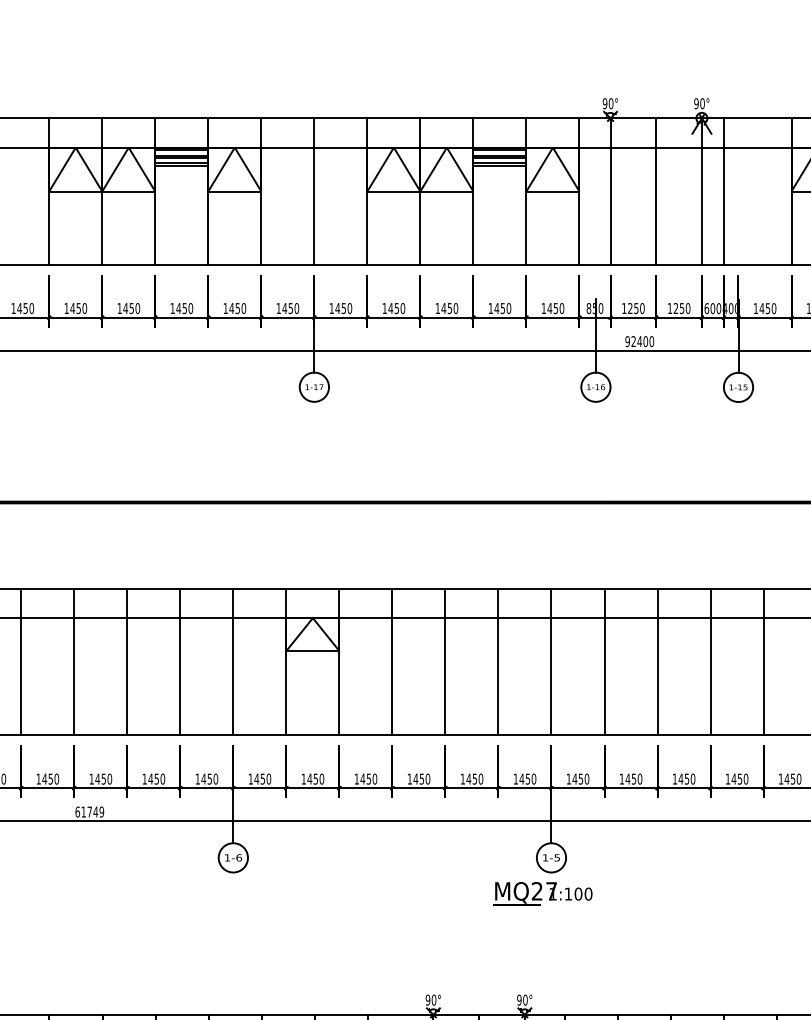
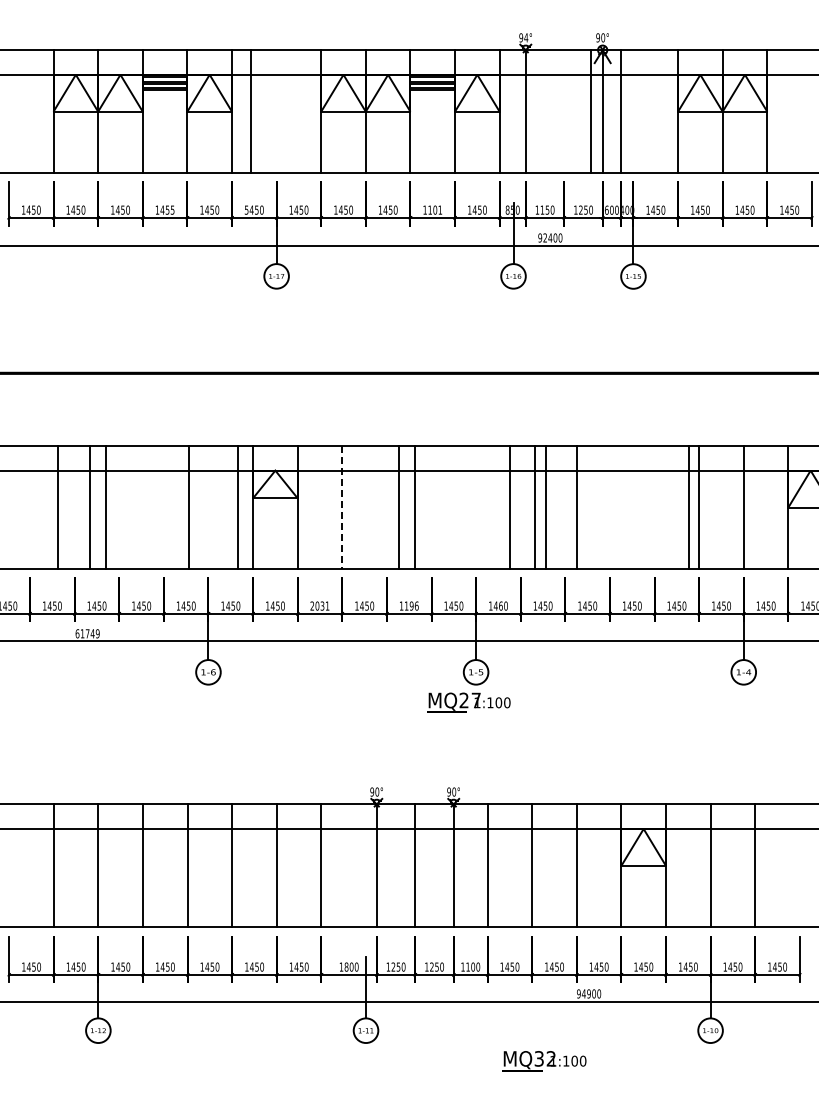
text: (611, 103) -> (526, 37), 90° -> 94°
line: (314, 191) -> (250, 111), moved
line: (656, 191) -> (591, 111), moved
text: (190, 307) -> (172, 209), 1450 -> 1455
text: (278, 307) -> (246, 209), 1450 -> 5450
text: (503, 307) -> (435, 209), 1450 -> 1101
text: (630, 307) -> (542, 209), 1250 -> 1150
line: (21, 661) -> (58, 507), moved
line: (74, 661) -> (105, 507), moved
line: (127, 661) -> (90, 507), moved
line: (179, 661) -> (188, 507), moved
line: (233, 661) -> (238, 507), moved
line: (392, 661) -> (342, 507), solid -> dashed
line: (444, 661) -> (414, 507), moved
line: (498, 661) -> (398, 507), moved
line: (551, 661) -> (510, 507), moved
line: (604, 661) -> (545, 507), moved
line: (657, 661) -> (535, 507), moved
line: (710, 661) -> (576, 507), moved
line: (763, 661) -> (688, 507), moved
text: (365, 778) -> (319, 605), 1450 -> 2031
text: (474, 778) -> (411, 605), 1450 -> 1196
text: (580, 778) -> (500, 605), 1450 -> 1460

